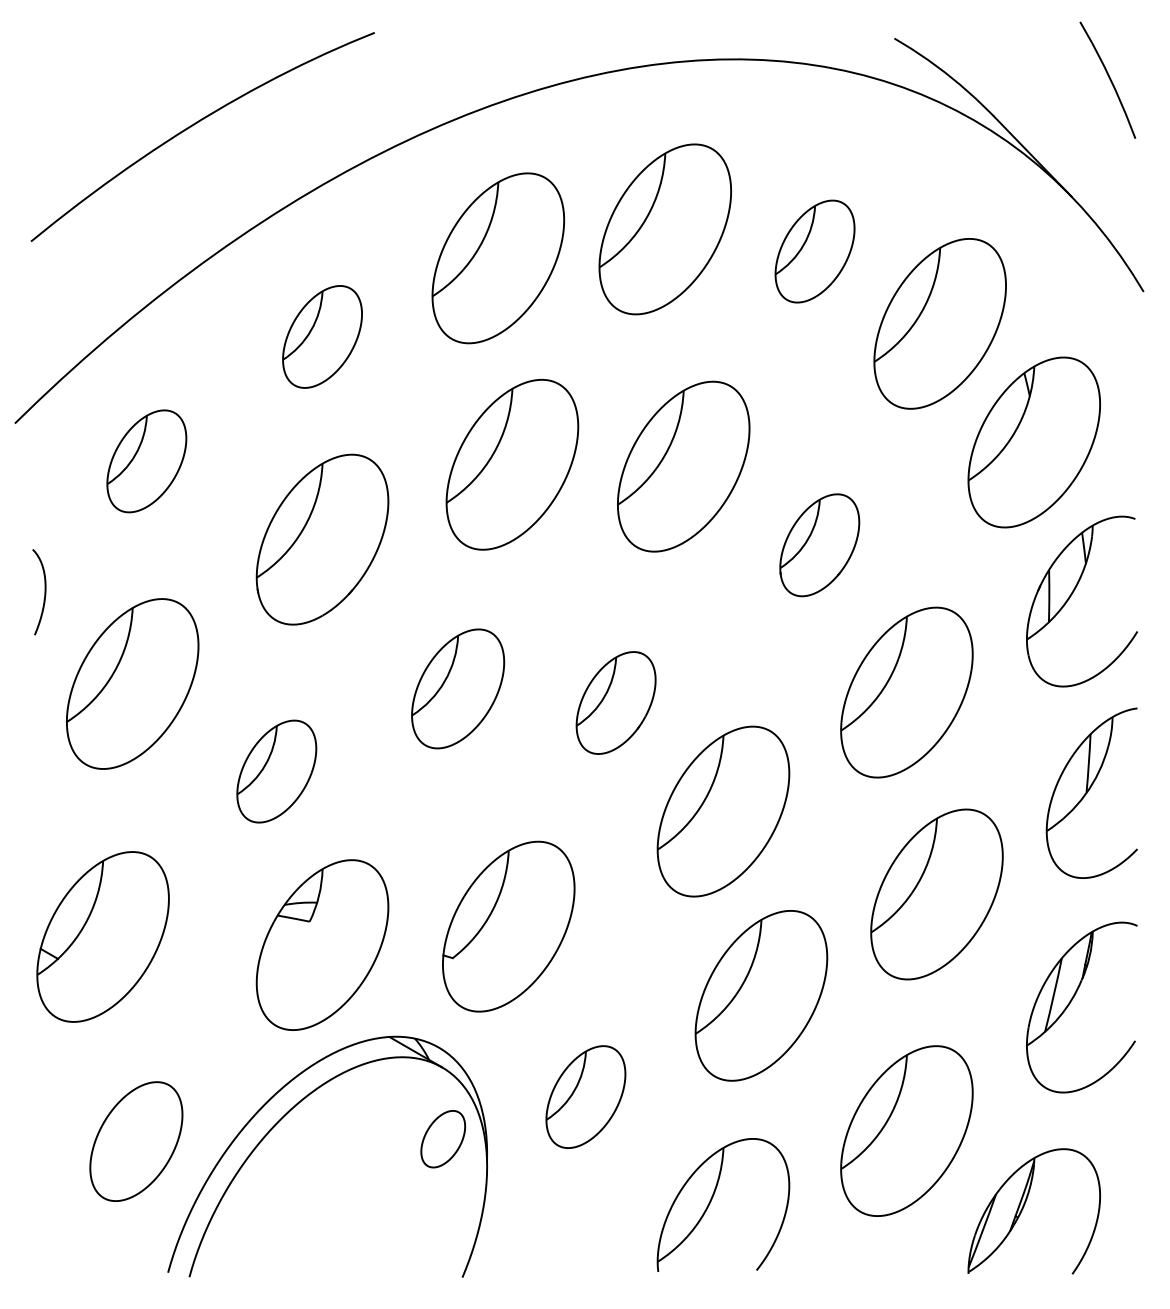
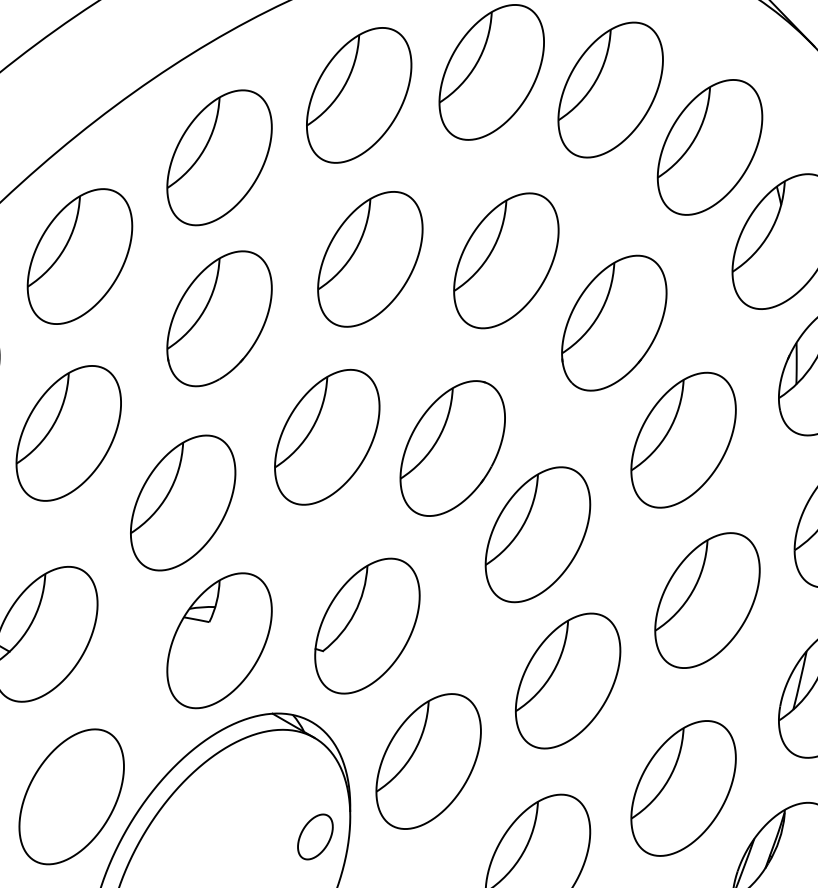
part: (814, 251) -> (610, 89), size x1.67
part: (322, 336) -> (219, 157), size x1.67
part: (146, 461) -> (79, 256), size x1.67
part: (819, 545) -> (614, 323), size x1.67
part: (457, 688) -> (326, 436), size x1.43
part: (615, 702) -> (452, 448), size x1.67
part: (276, 771) -> (183, 502), size x1.67
part: (585, 1096) -> (428, 760), size x1.67
part: (443, 1139) -> (315, 837), moved
part: (136, 1141) -> (71, 796), size x1.43

